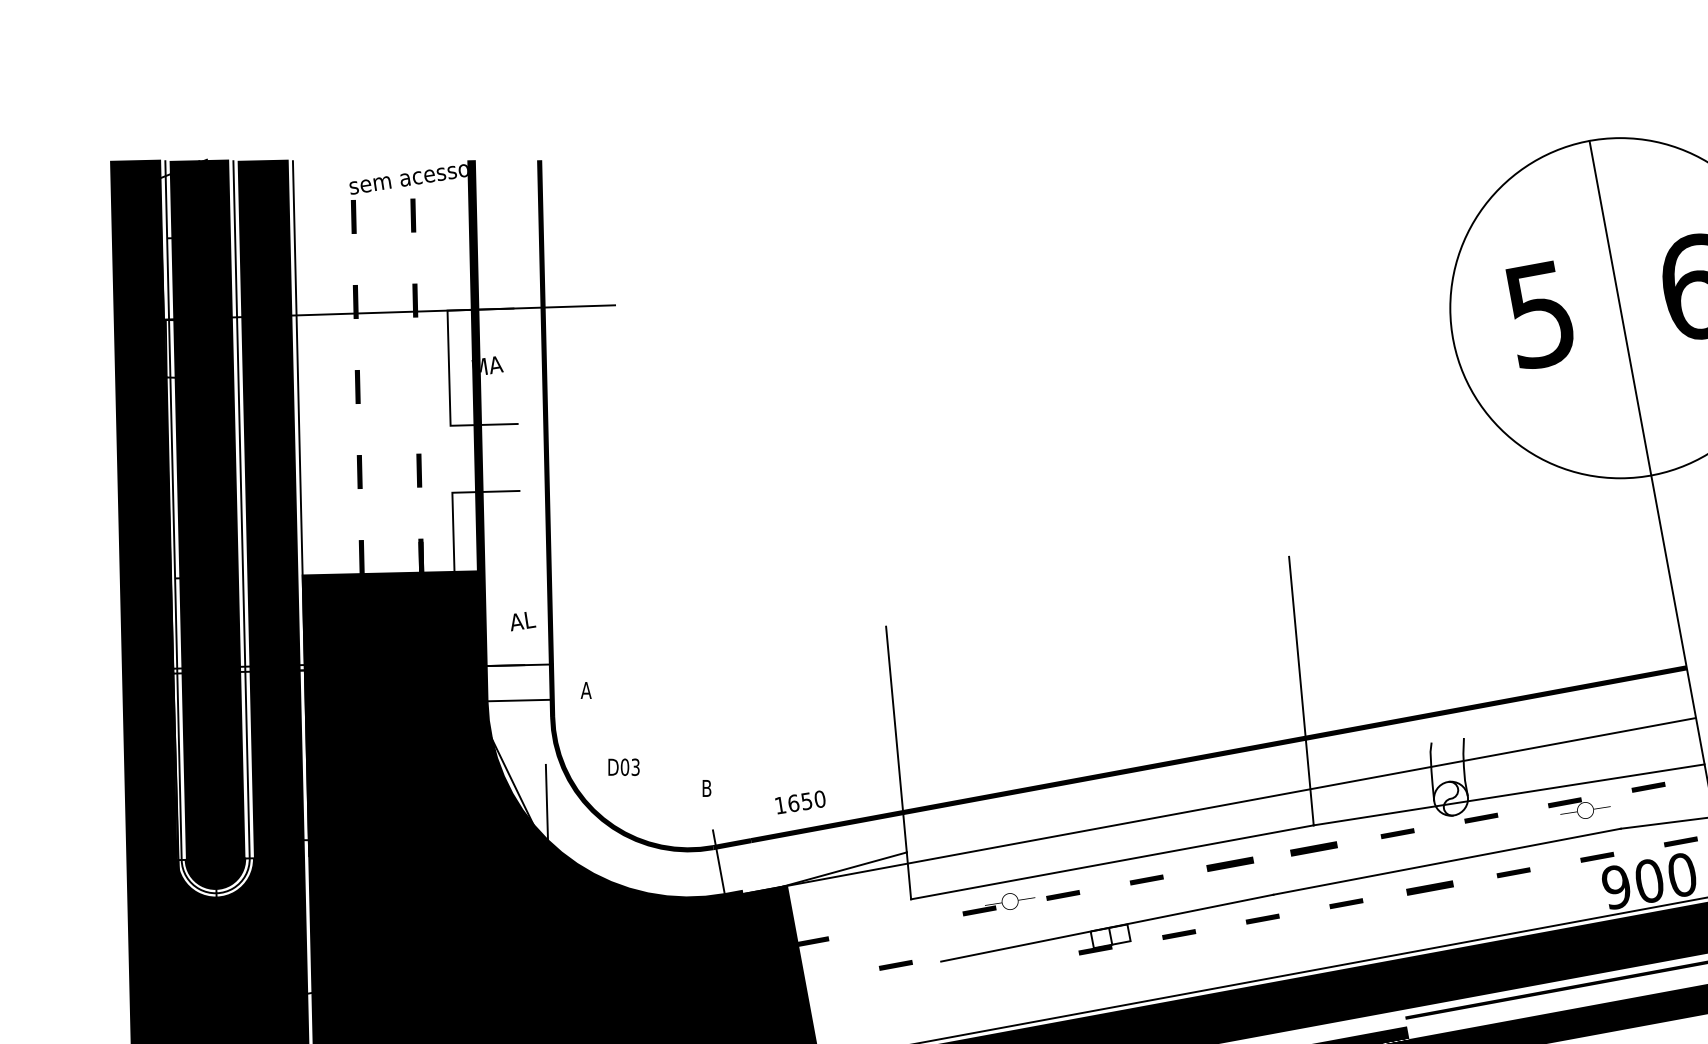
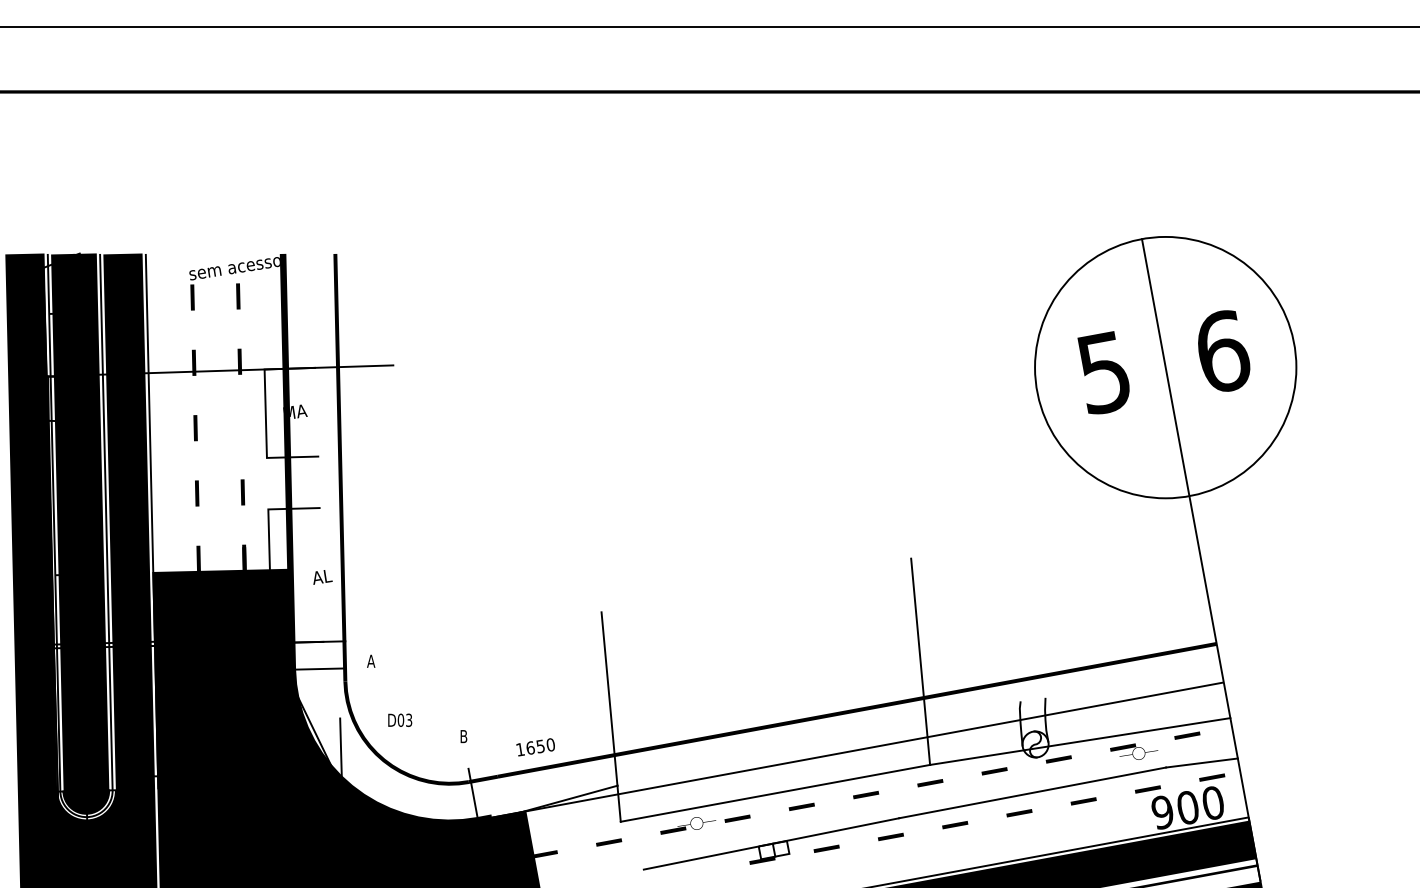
text: (522, 621) -> (322, 577), moved
part: (1314, 849) -> (930, 783), size x0.71
part: (1230, 865) -> (866, 795), size x0.71
part: (1430, 888) -> (1019, 813), size x0.71
part: (896, 965) -> (609, 842), moved

